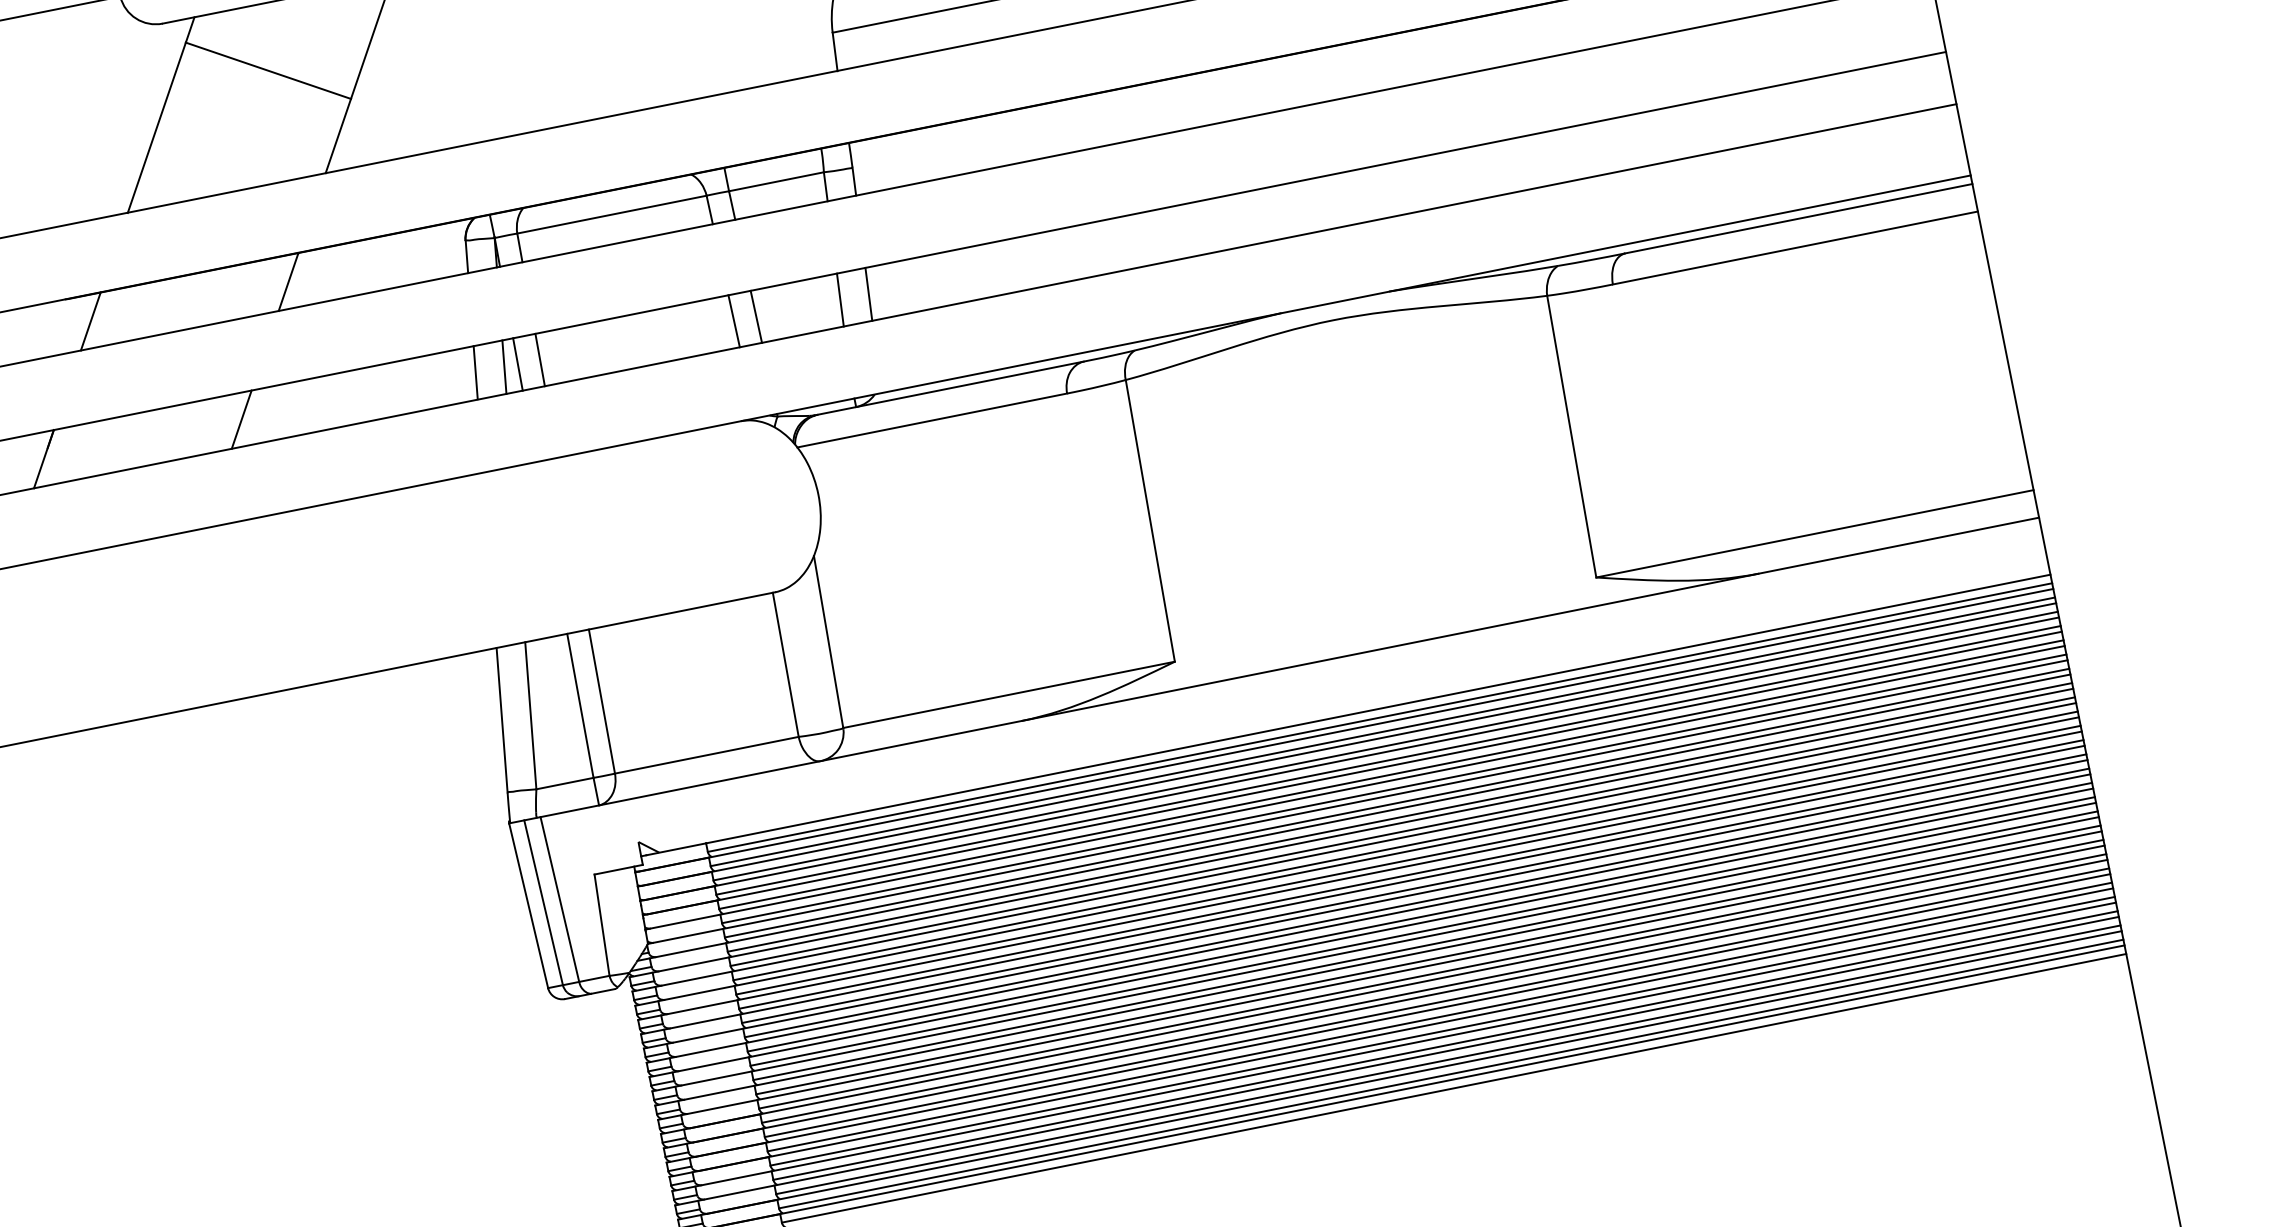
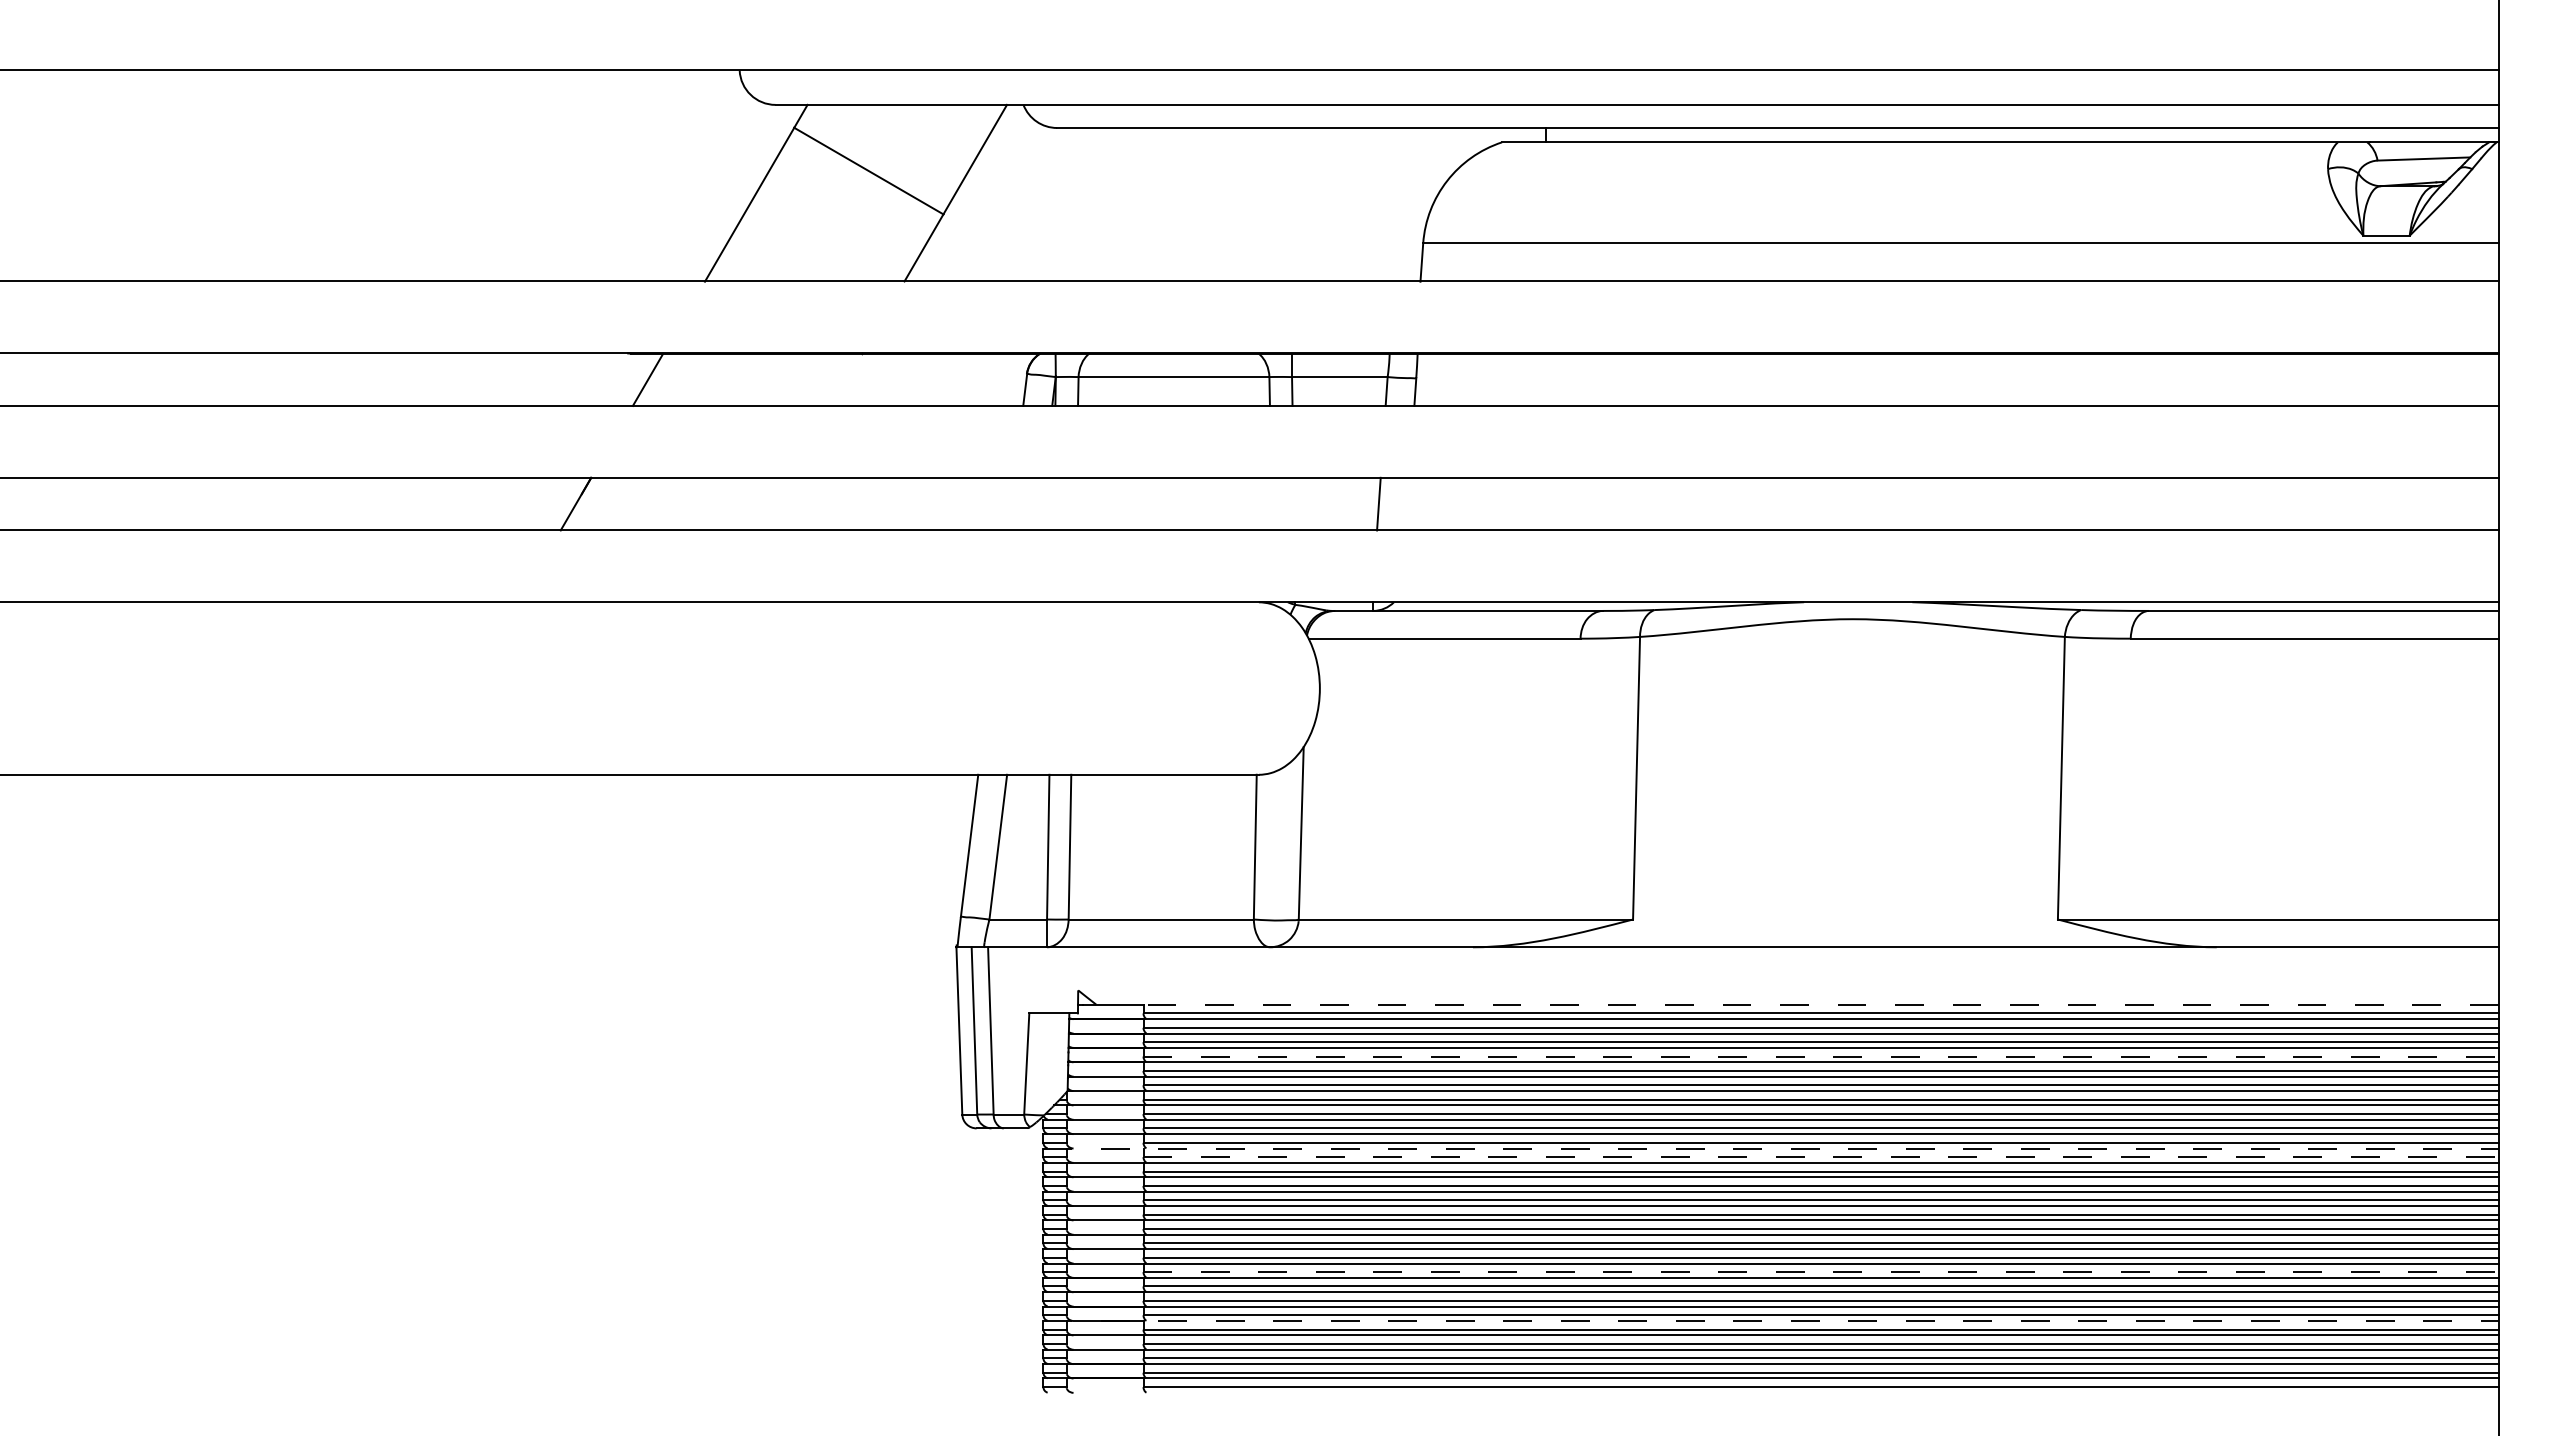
line: (288, 281) -> (847, 379), removed
line: (868, 293) -> (1407, 503), removed
line: (755, 316) -> (1293, 503), removed
line: (733, 320) -> (1271, 503), removed
line: (539, 359) -> (1075, 503), removed
line: (517, 363) -> (1053, 503), removed
line: (503, 366) -> (1039, 503), removed
line: (475, 372) -> (1011, 503), removed
line: (241, 419) -> (775, 503), removed
line: (1378, 708) -> (1821, 1004), solid -> dashed
line: (1388, 760) -> (1821, 1056), solid -> dashed
line: (1408, 860) -> (1821, 1157), solid -> dashed
line: (1357, 861) -> (1771, 1148), solid -> dashed
line: (1431, 974) -> (1821, 1272), solid -> dashed
line: (1391, 1032) -> (1771, 1320), solid -> dashed

